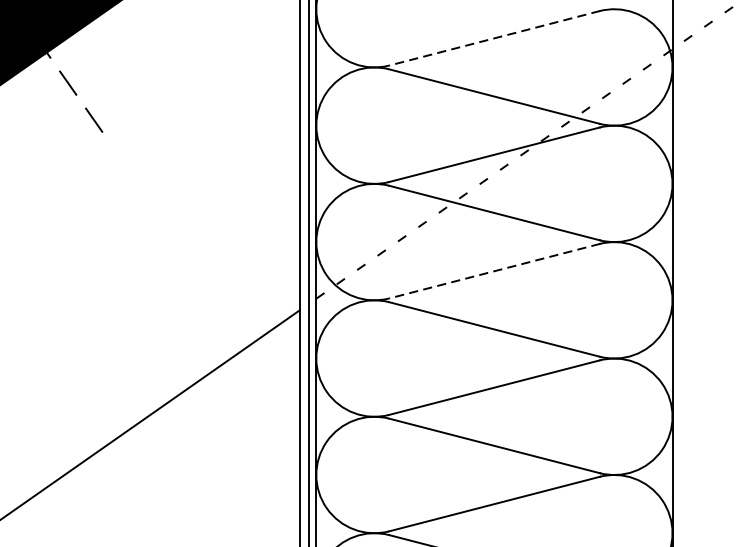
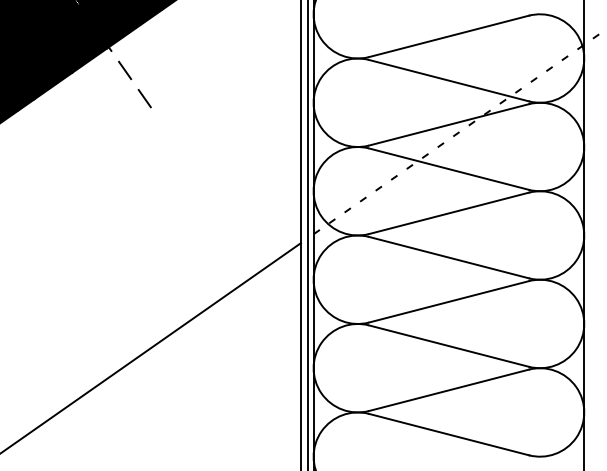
line: (495, 38) -> (449, 36), dashed -> solid
line: (495, 271) -> (449, 213), dashed -> solid

